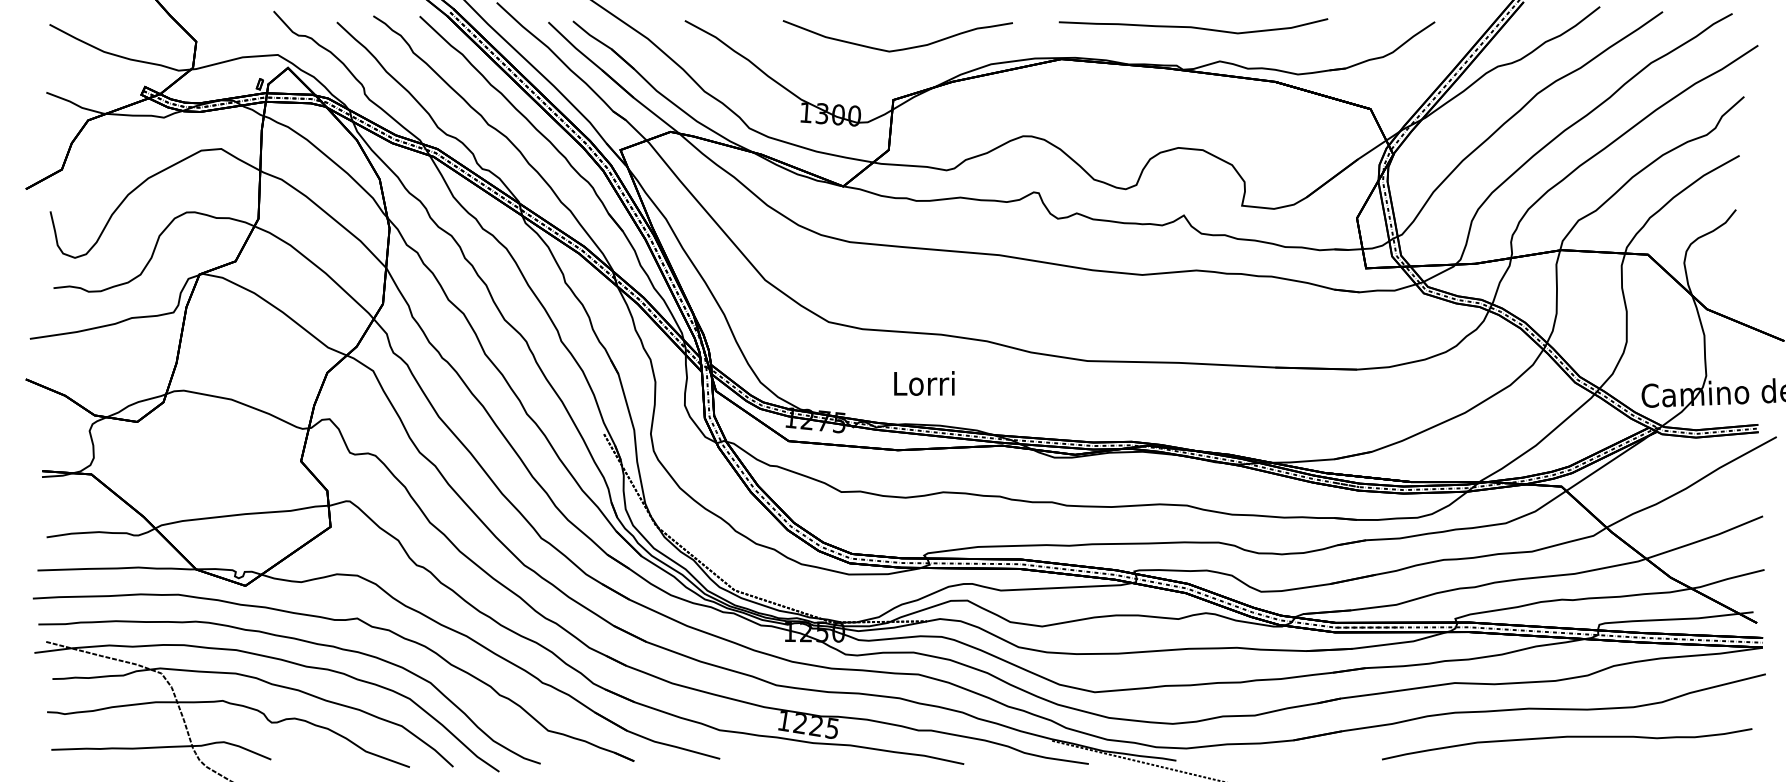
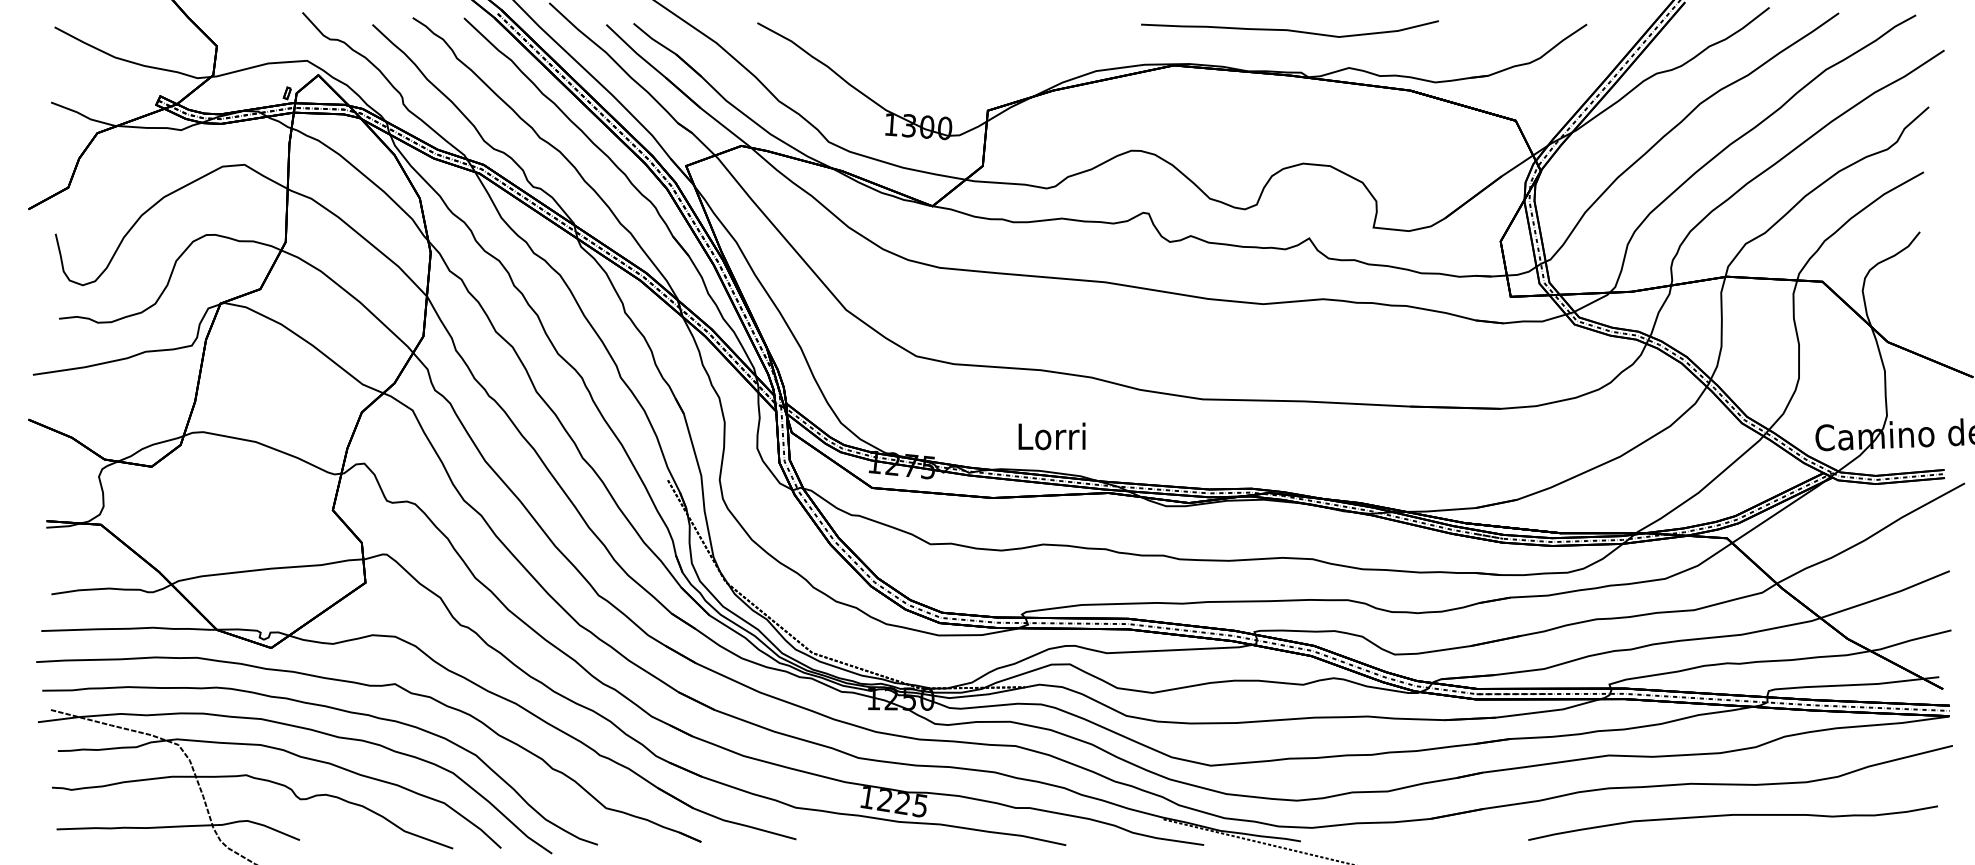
curve: (1193, 26) -> (1289, 29), moved
curve: (901, 48) -> (996, 53), removed
text: (924, 383) -> (1052, 436), moved

